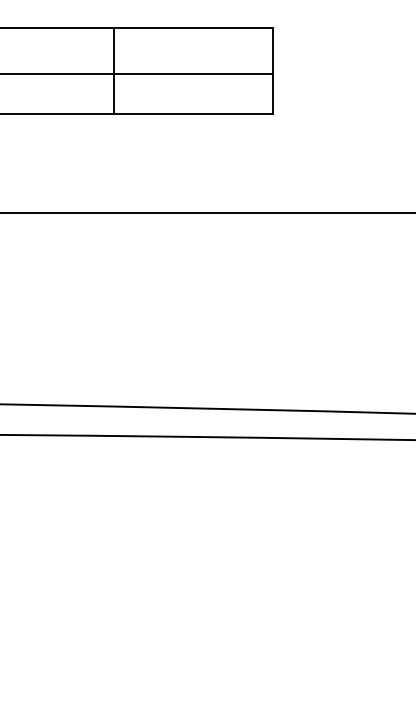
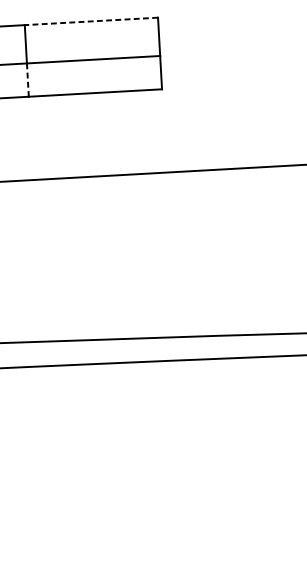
line: (193, 28) -> (91, 21), solid -> dashed
line: (114, 93) -> (28, 79), solid -> dashed

